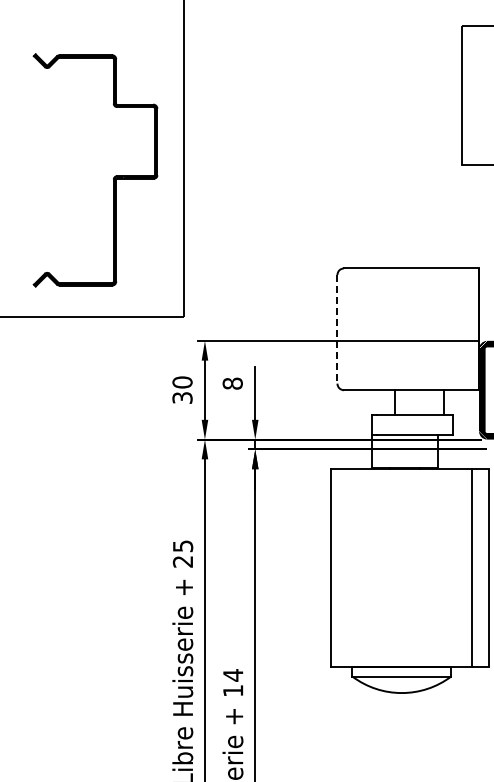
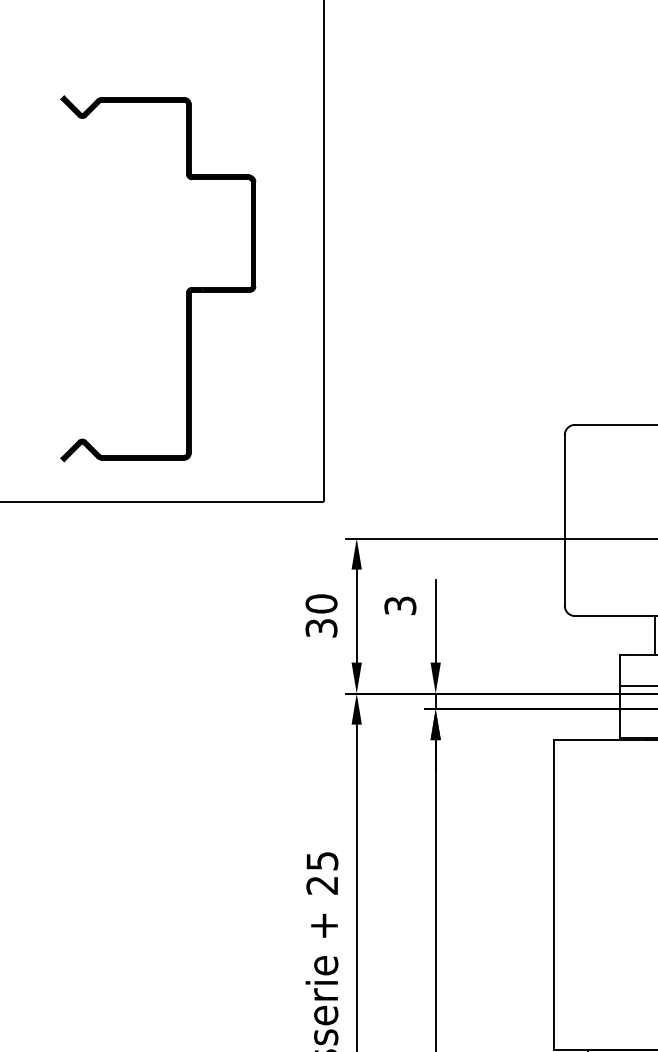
part: (113, 177) -> (186, 289), moved
line: (337, 329) -> (564, 520), dashed -> solid
text: (232, 383) -> (399, 605), 8 -> 3

